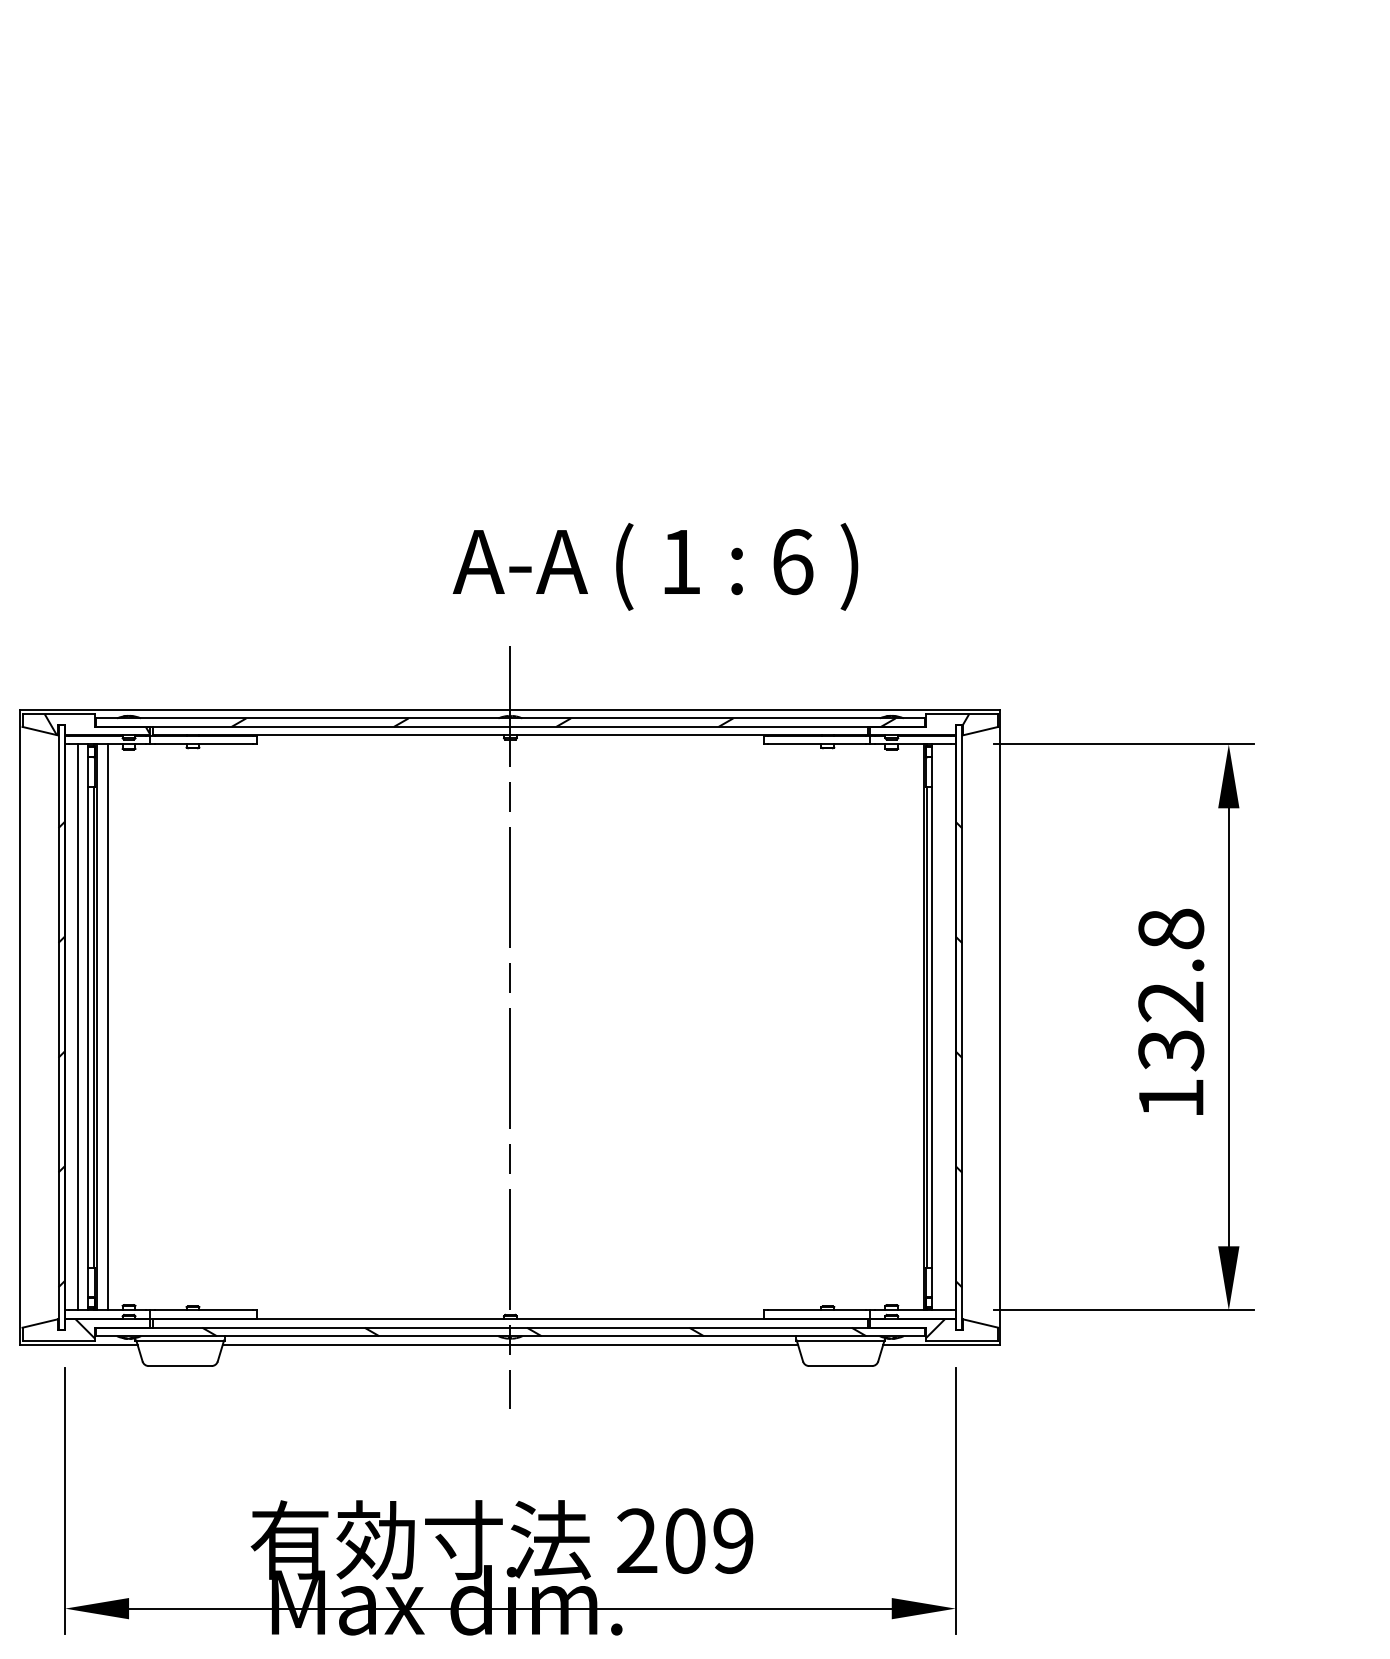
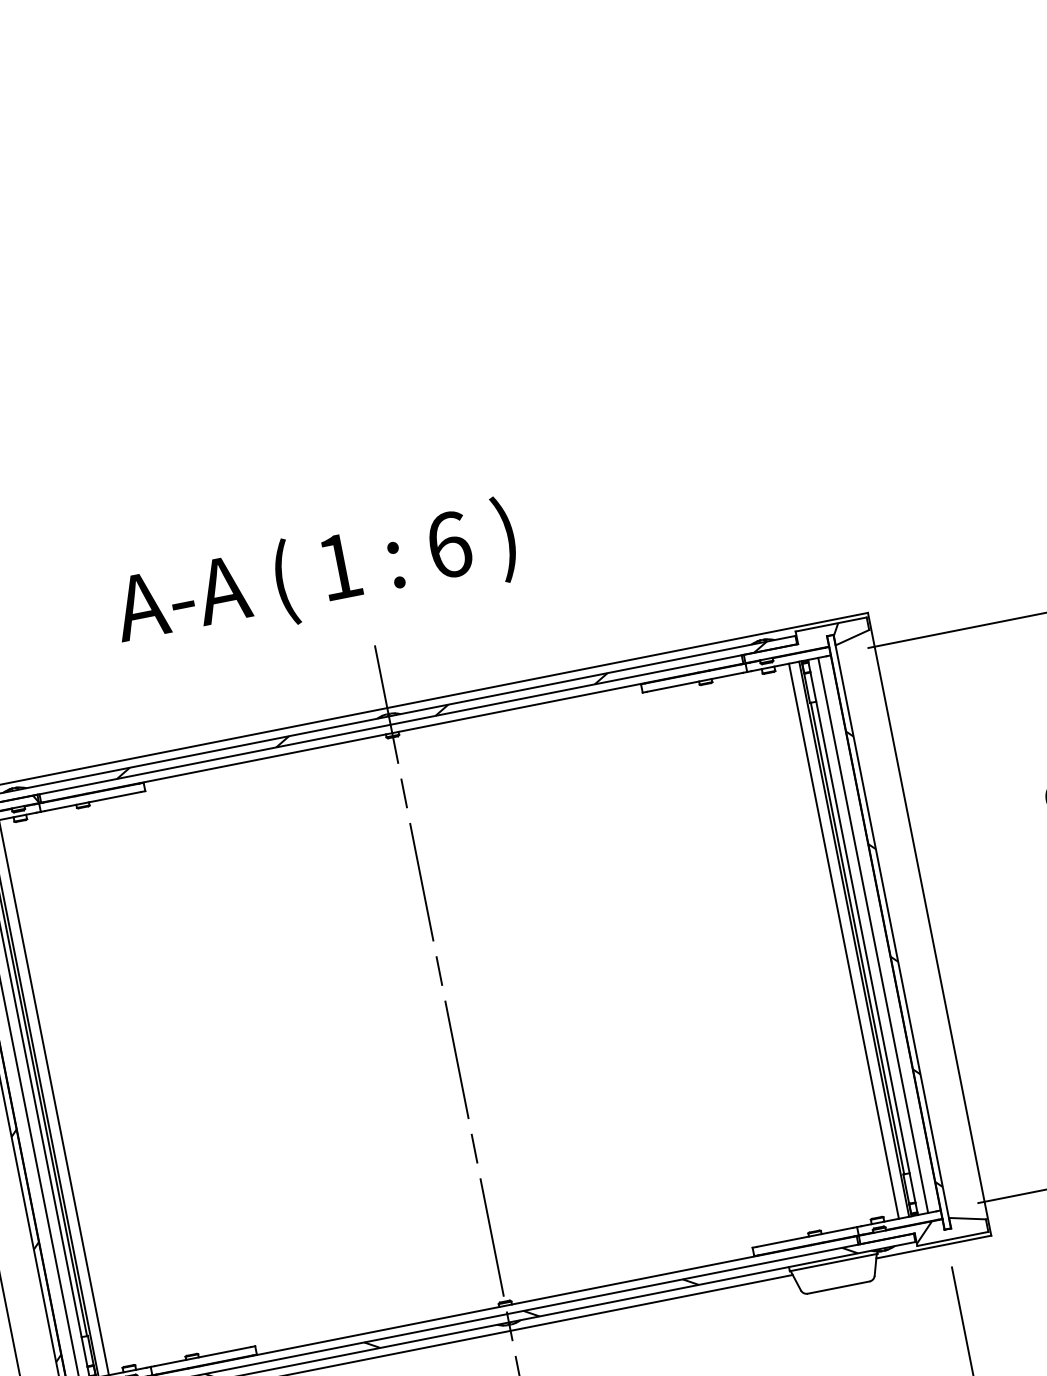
text: (655, 566) -> (315, 576), moved
line: (913, 1027) -> (844, 941), added
line: (942, 1027) -> (872, 935), added

